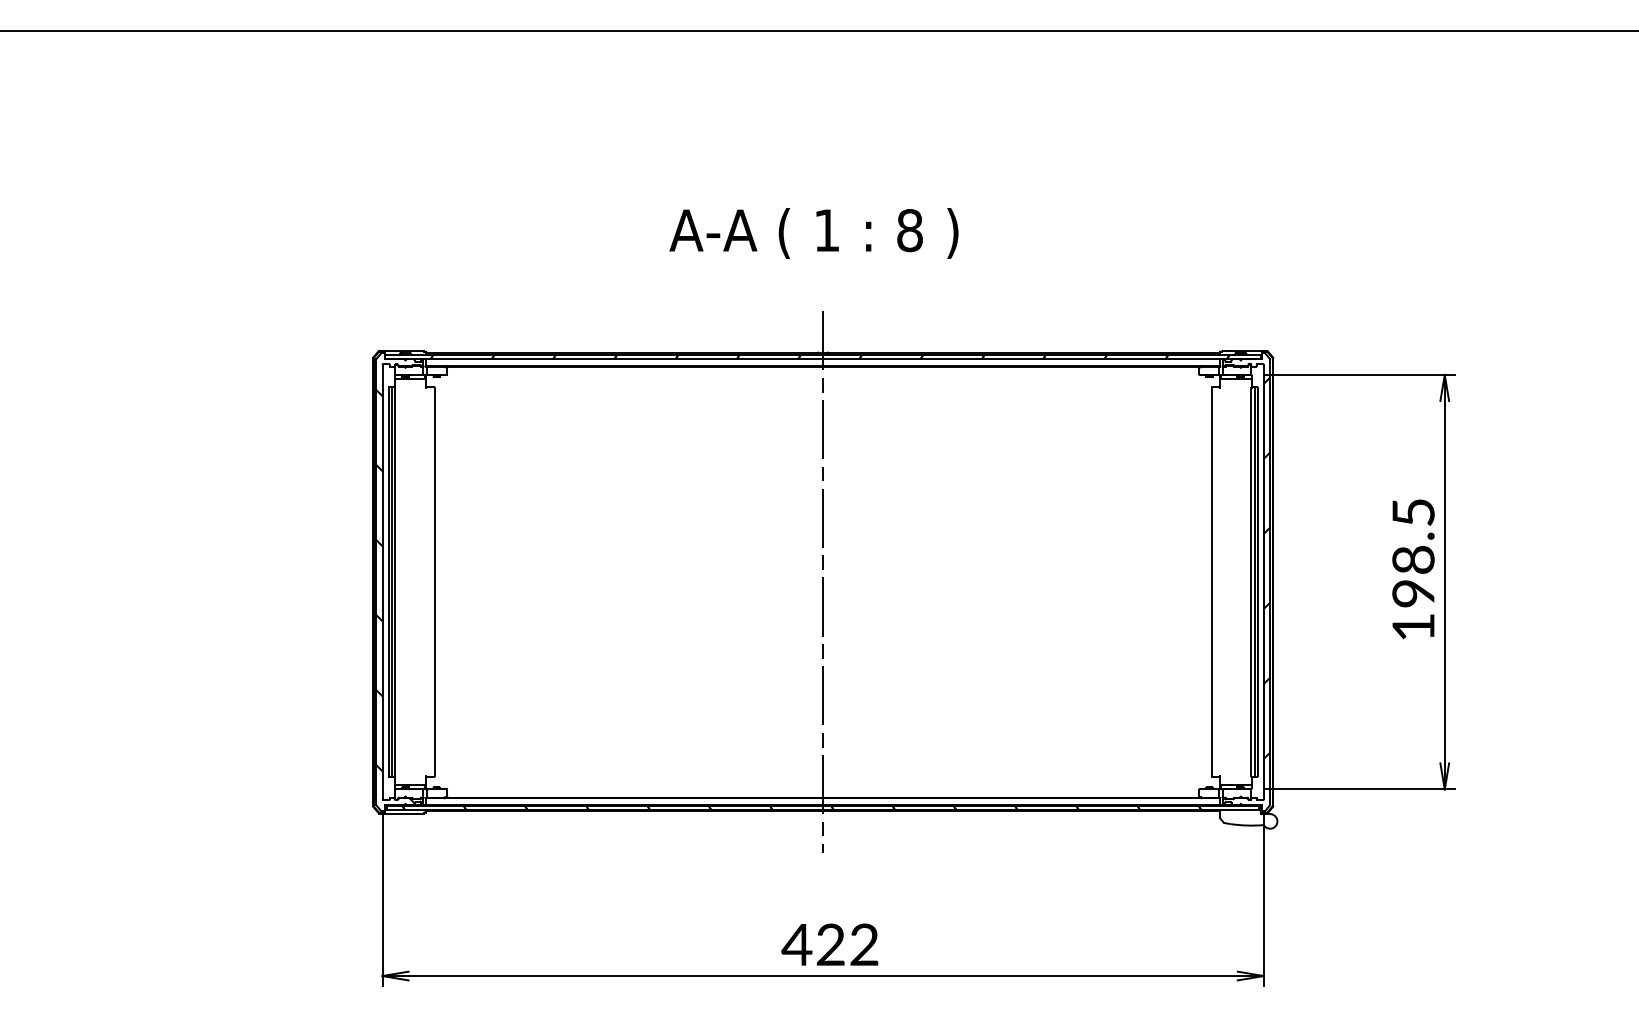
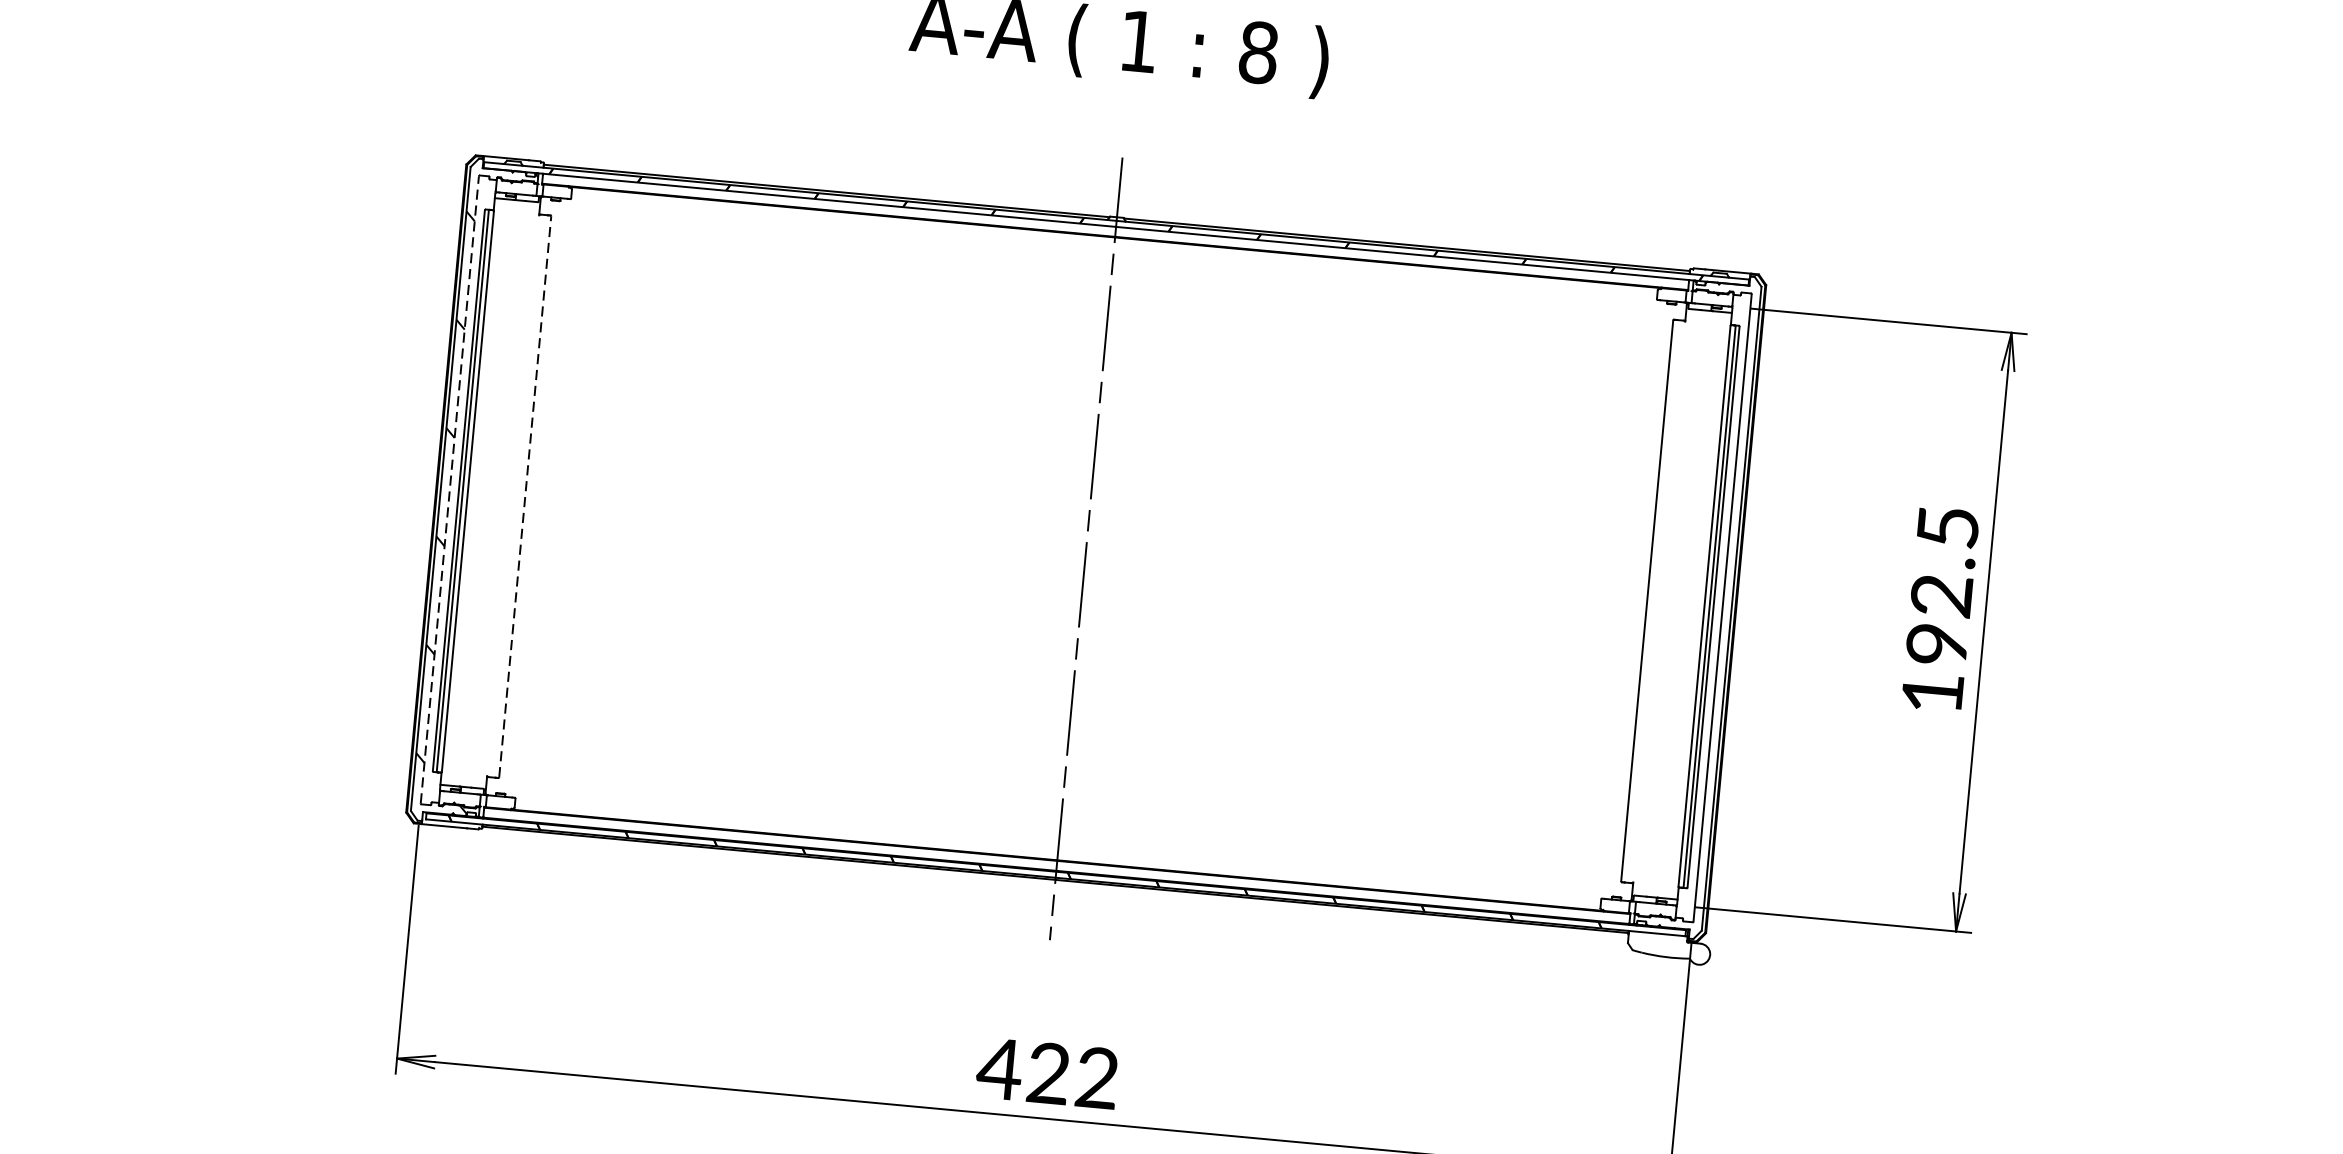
text: (1413, 559) -> (1941, 595), 198.5 -> 192.5
line: (382, 581) -> (449, 488), solid -> dashed
line: (434, 581) -> (524, 495), solid -> dashed
hatch: (1246, 588) -> (1696, 614), removed

